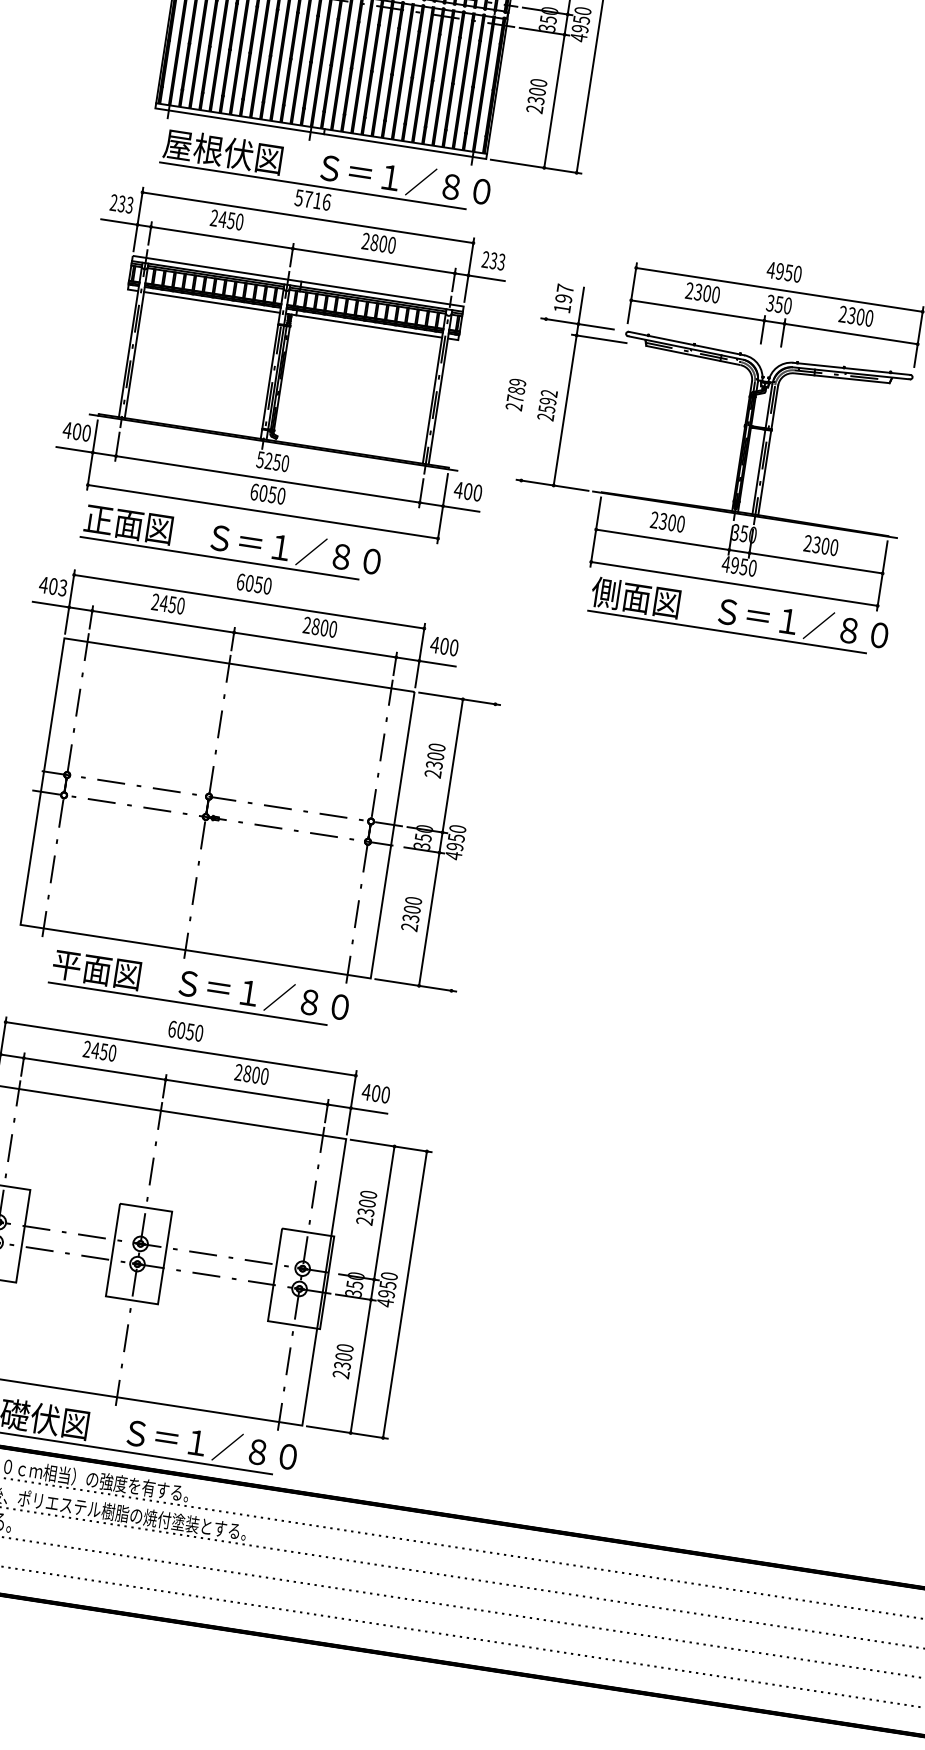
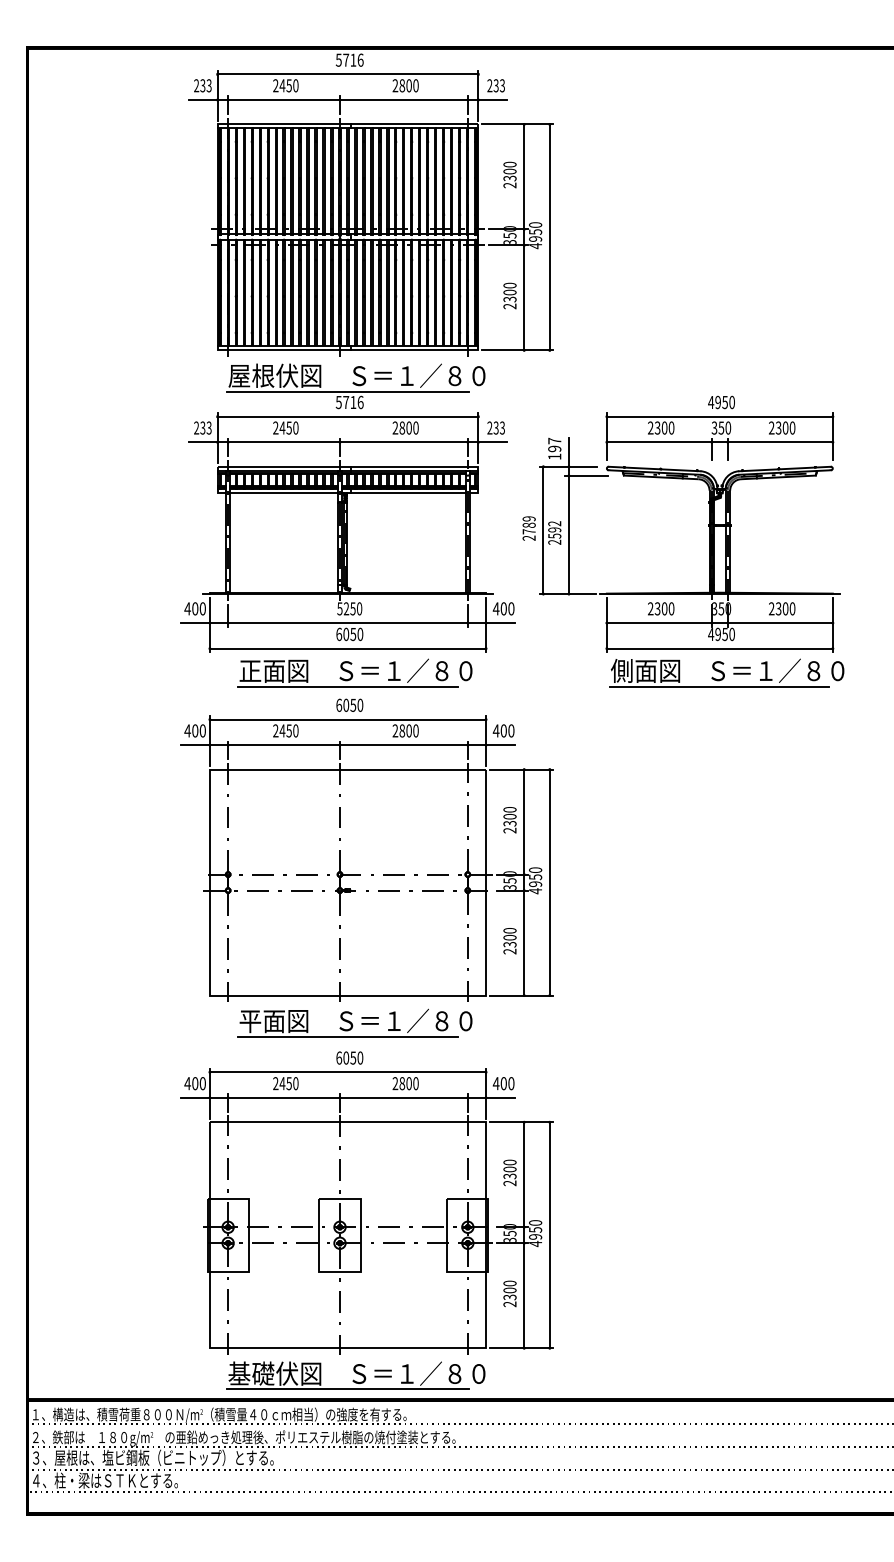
line: (533, 399) -> (543, 530), added
part: (230, 541) -> (354, 672), moved
text: (62, 587) -> (202, 730), 403 -> 400
line: (473, 847) -> (549, 882), added

